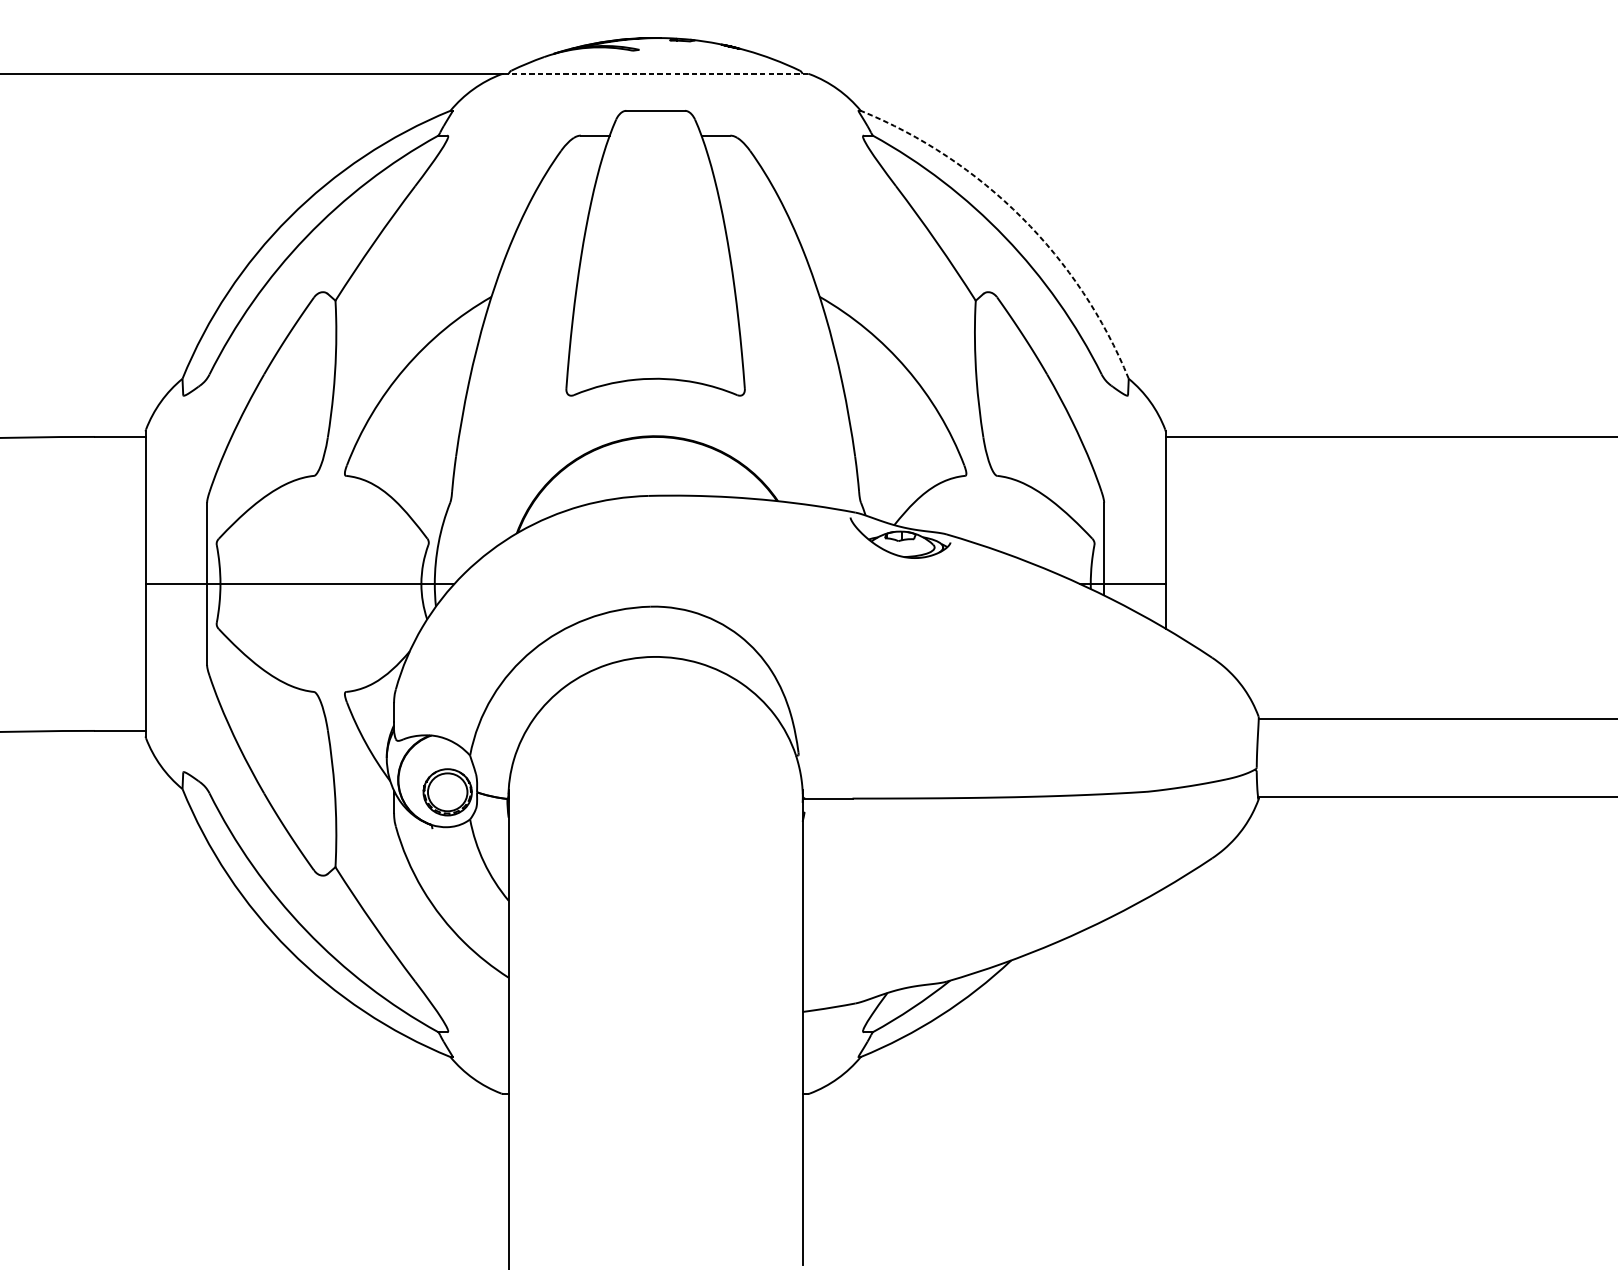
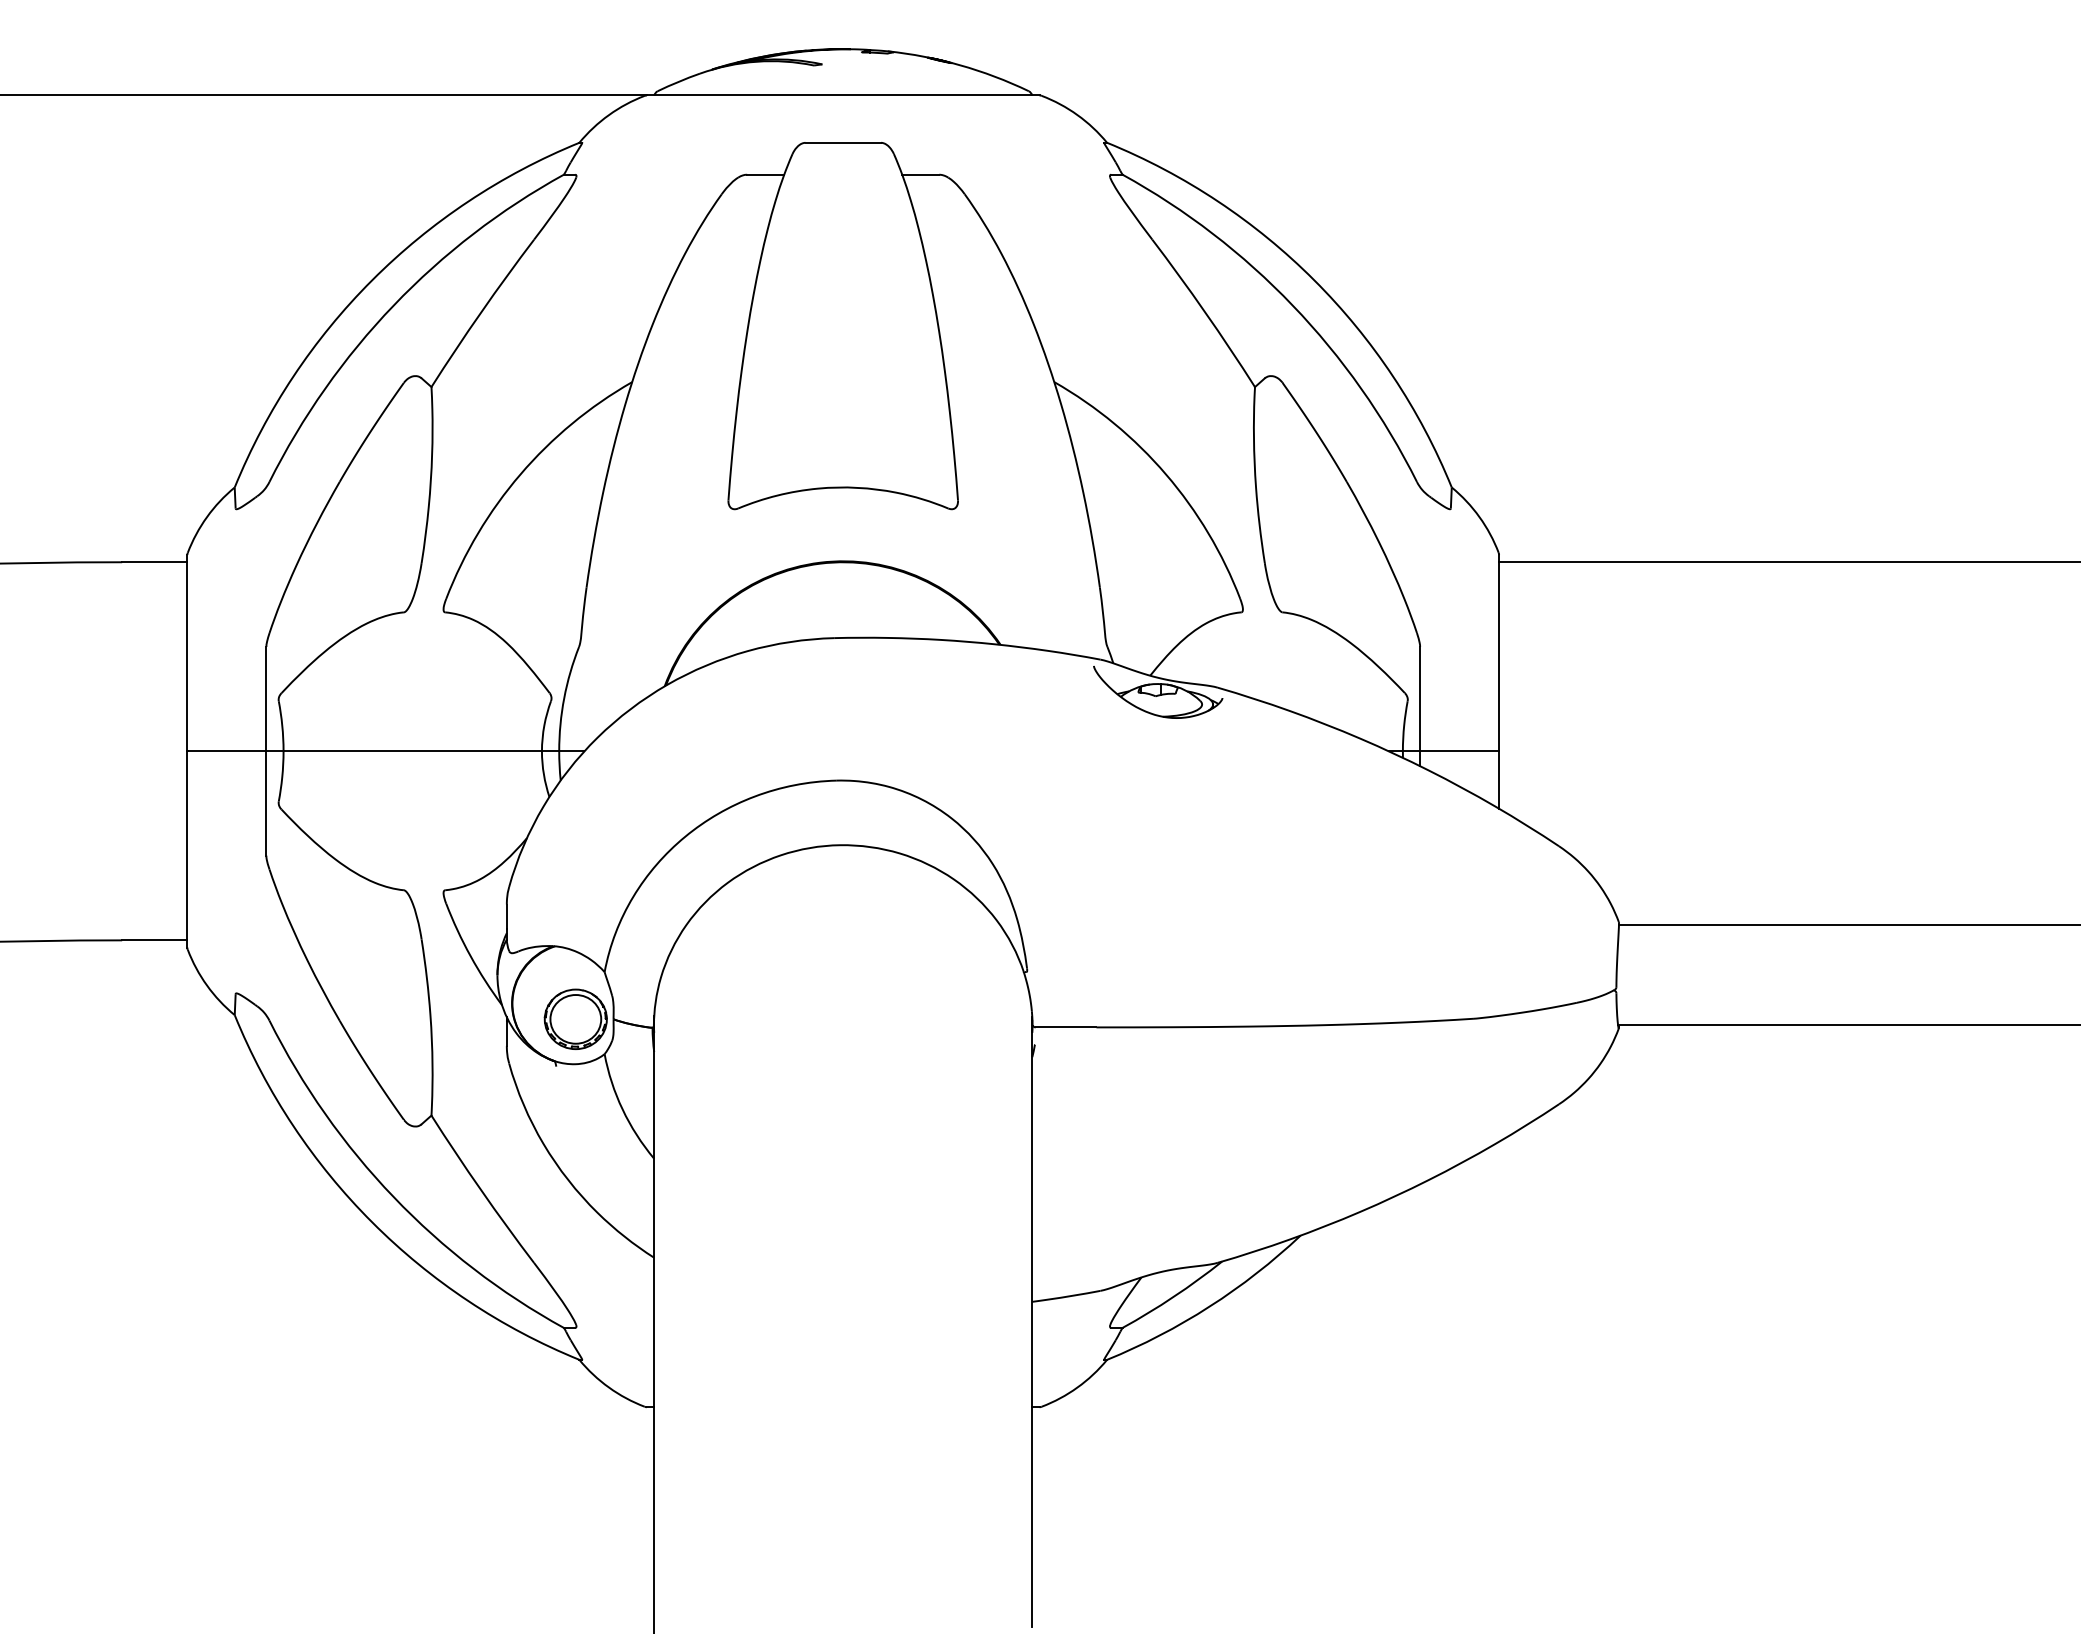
line: (655, 74) -> (842, 95), dashed -> solid
arc: (1022, 217) -> (1314, 280), dashed -> solid

